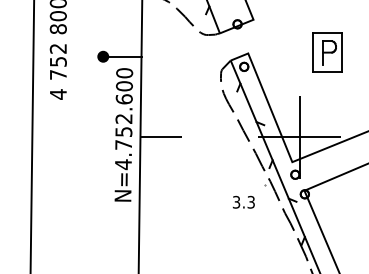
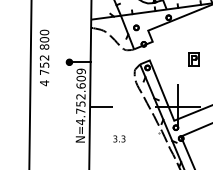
part: (327, 51) -> (193, 59), size x0.6
text: (123, 73) -> (80, 71), N=4.752.600 -> N=4.752.609
text: (244, 201) -> (119, 138), moved

